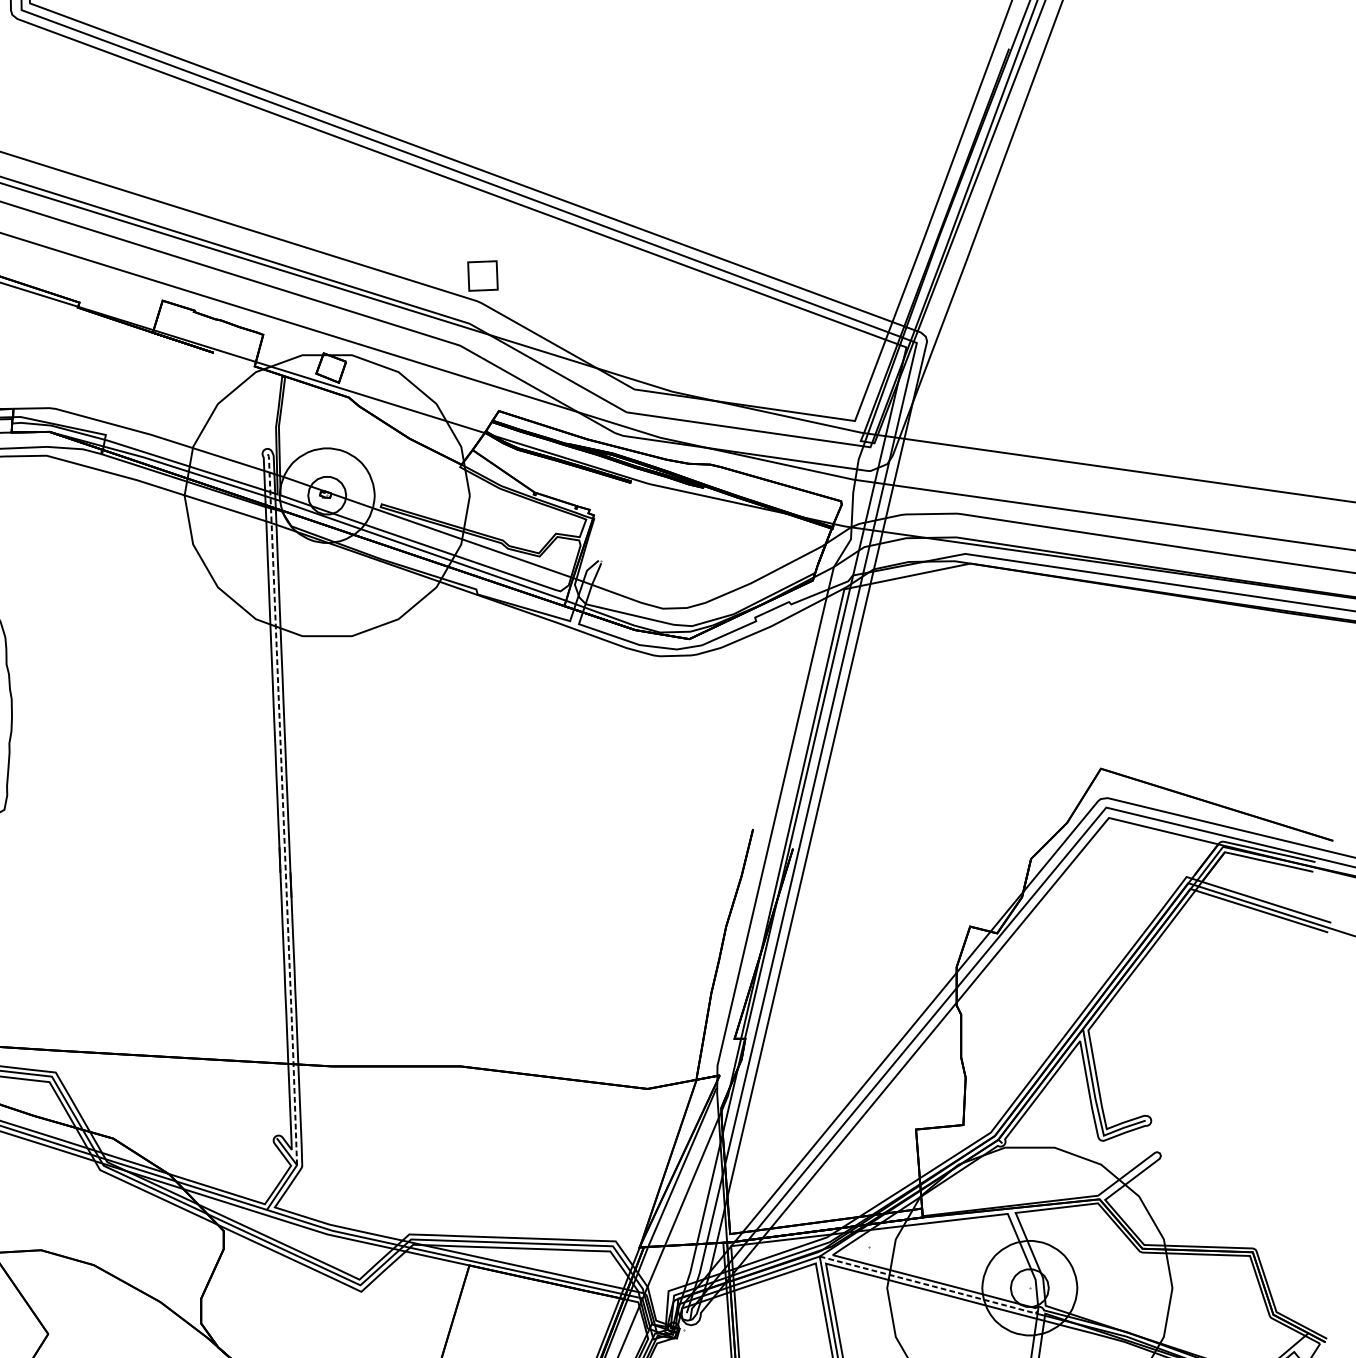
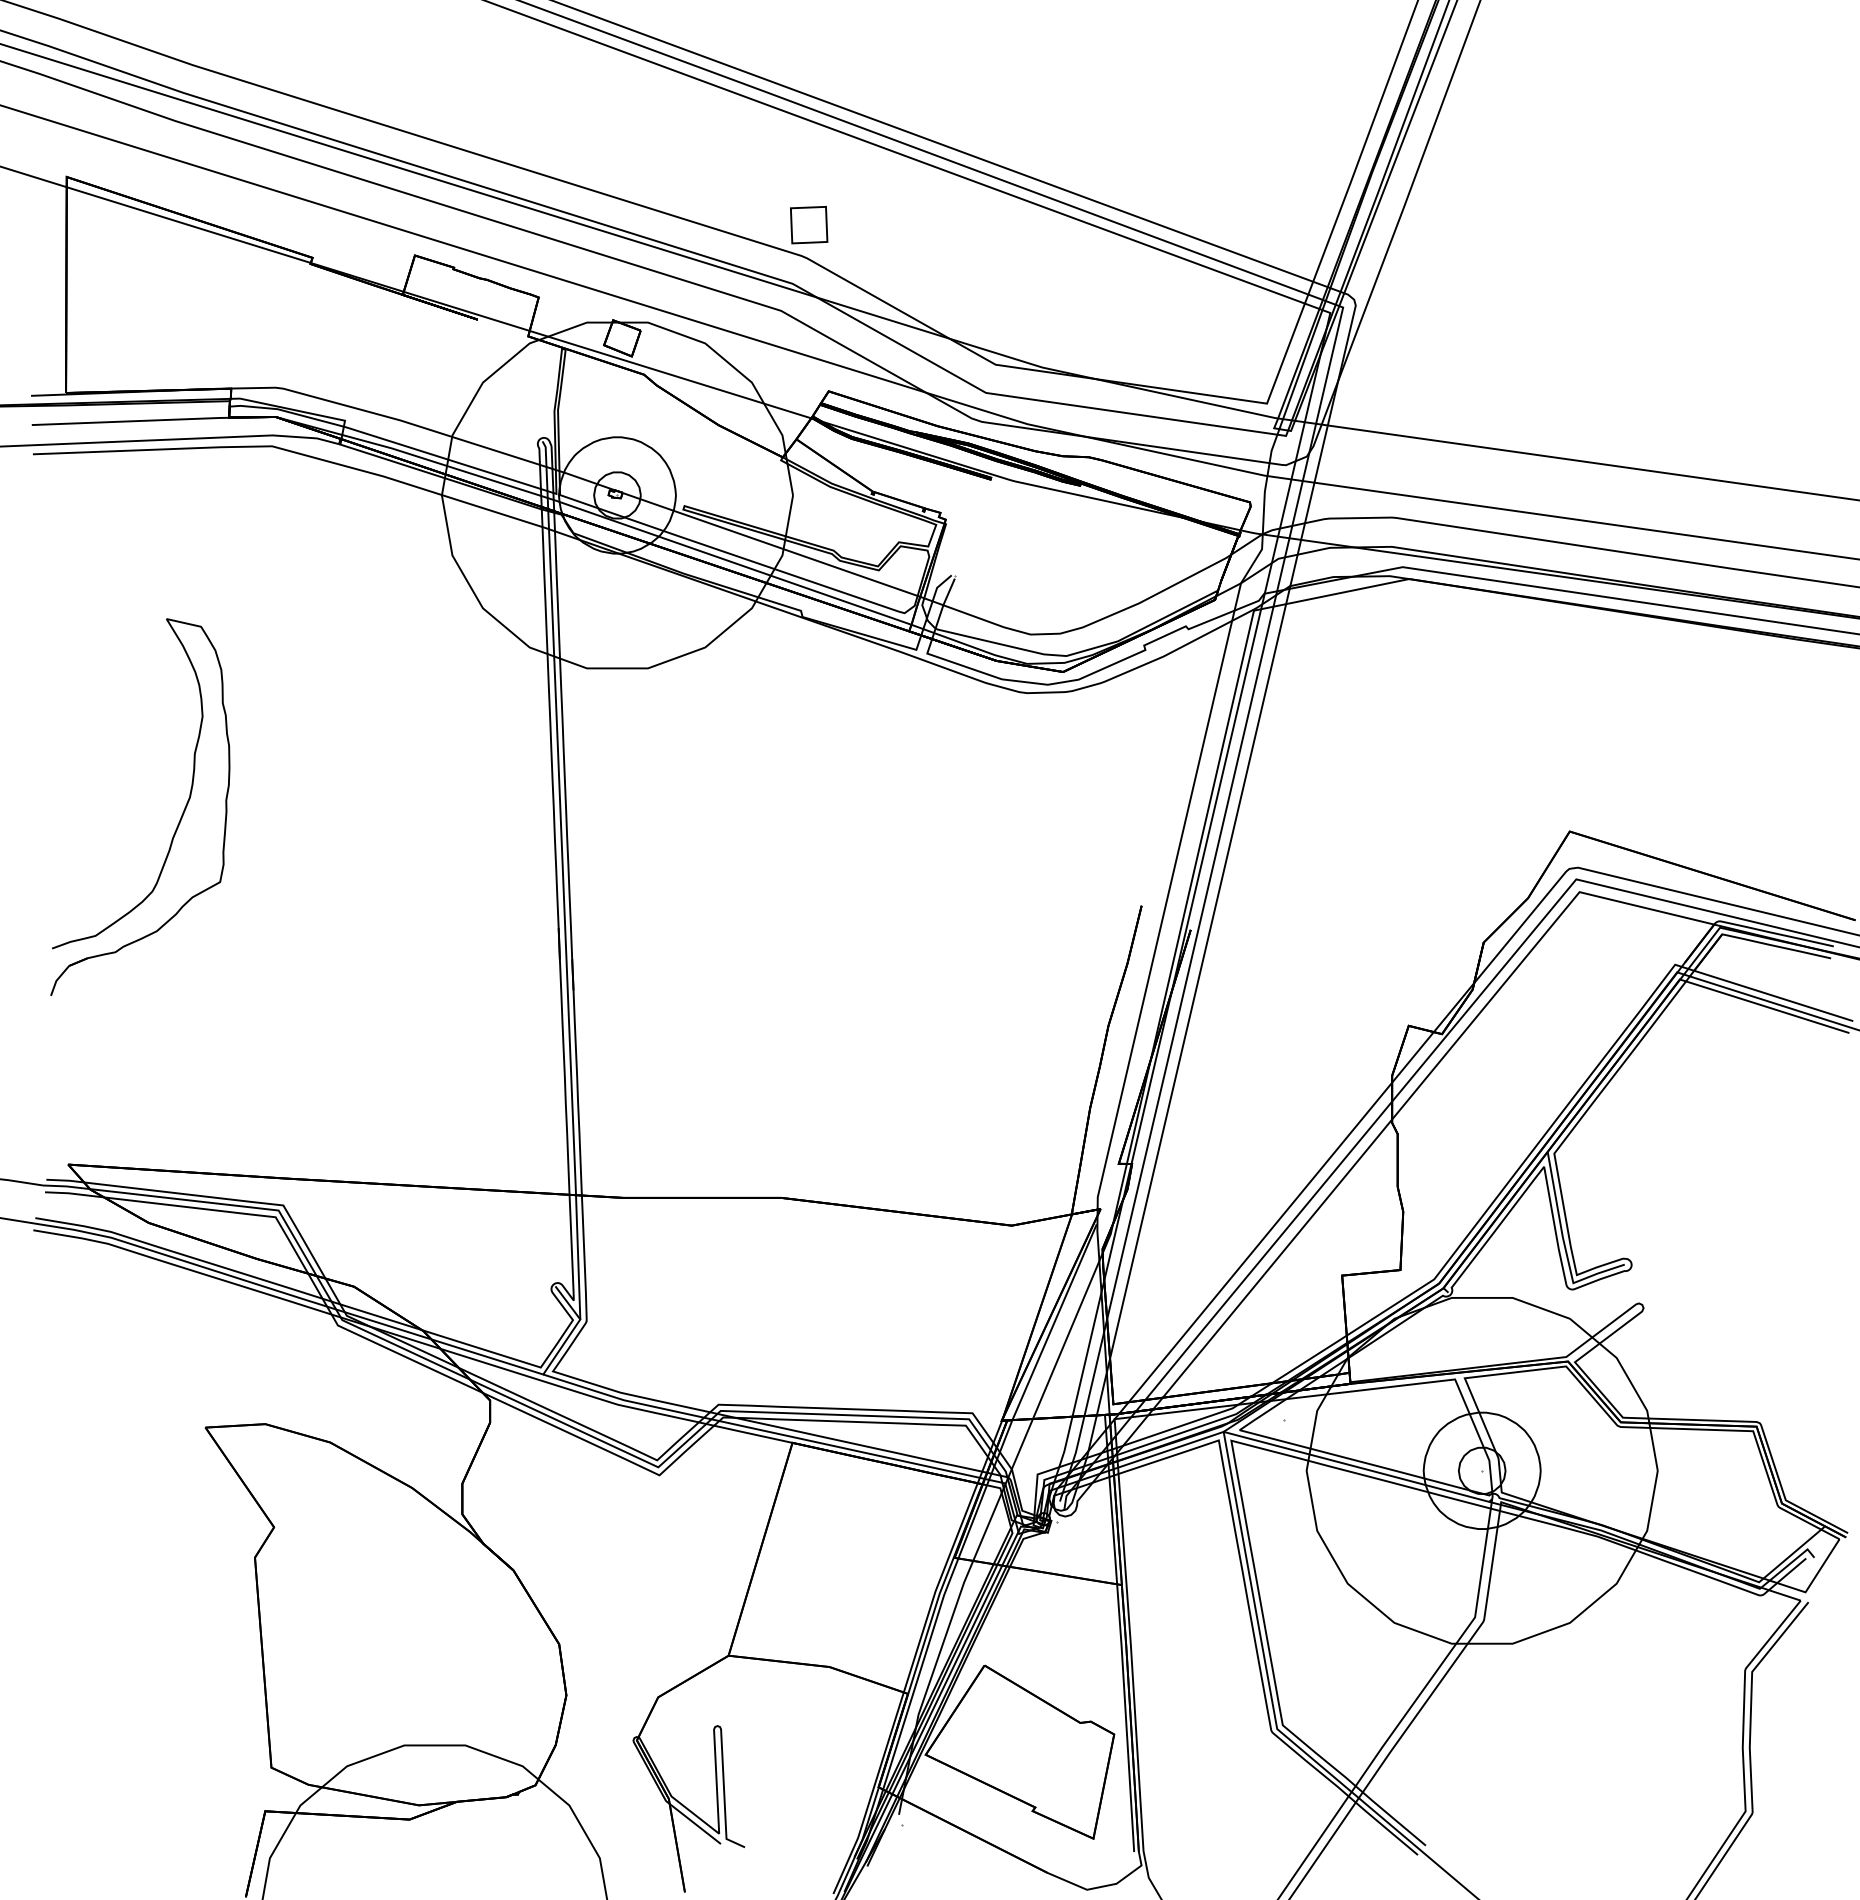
line: (283, 807) -> (563, 879), dashed -> solid
line: (930, 1285) -> (1359, 1467), dashed -> solid

